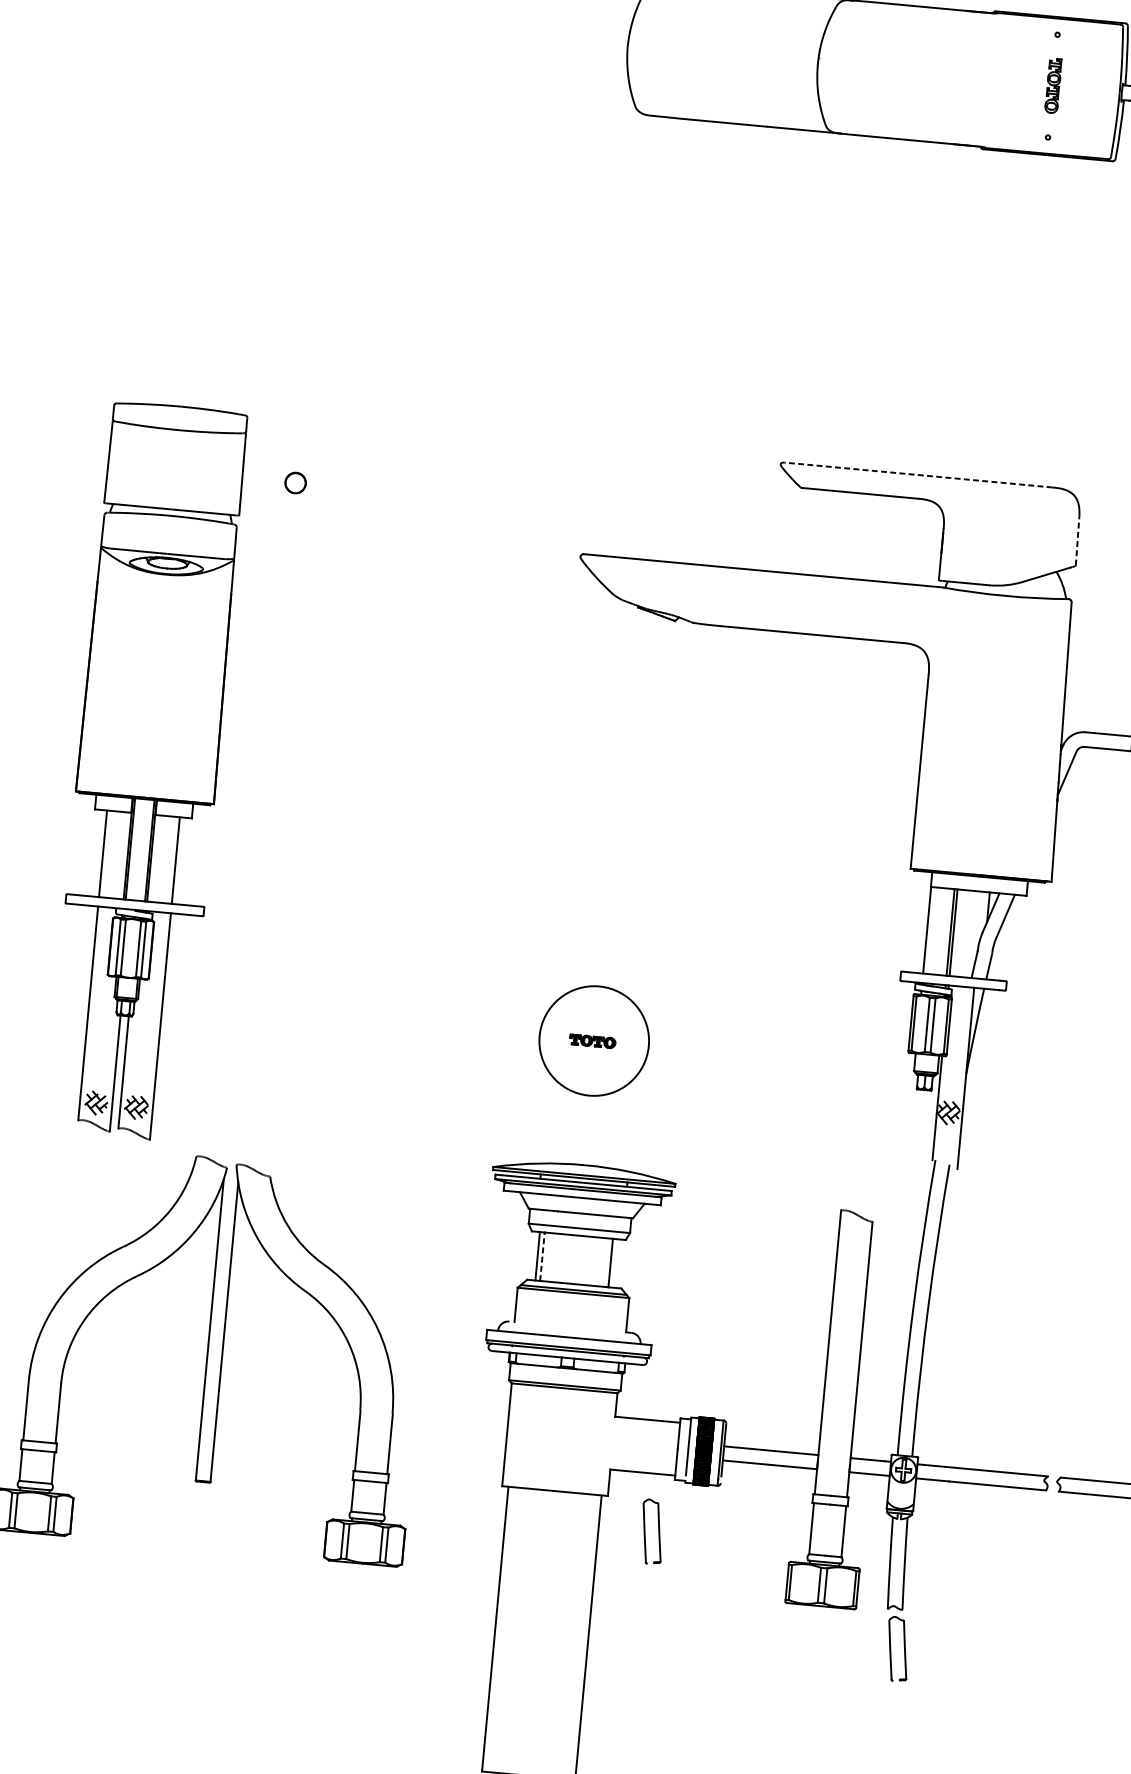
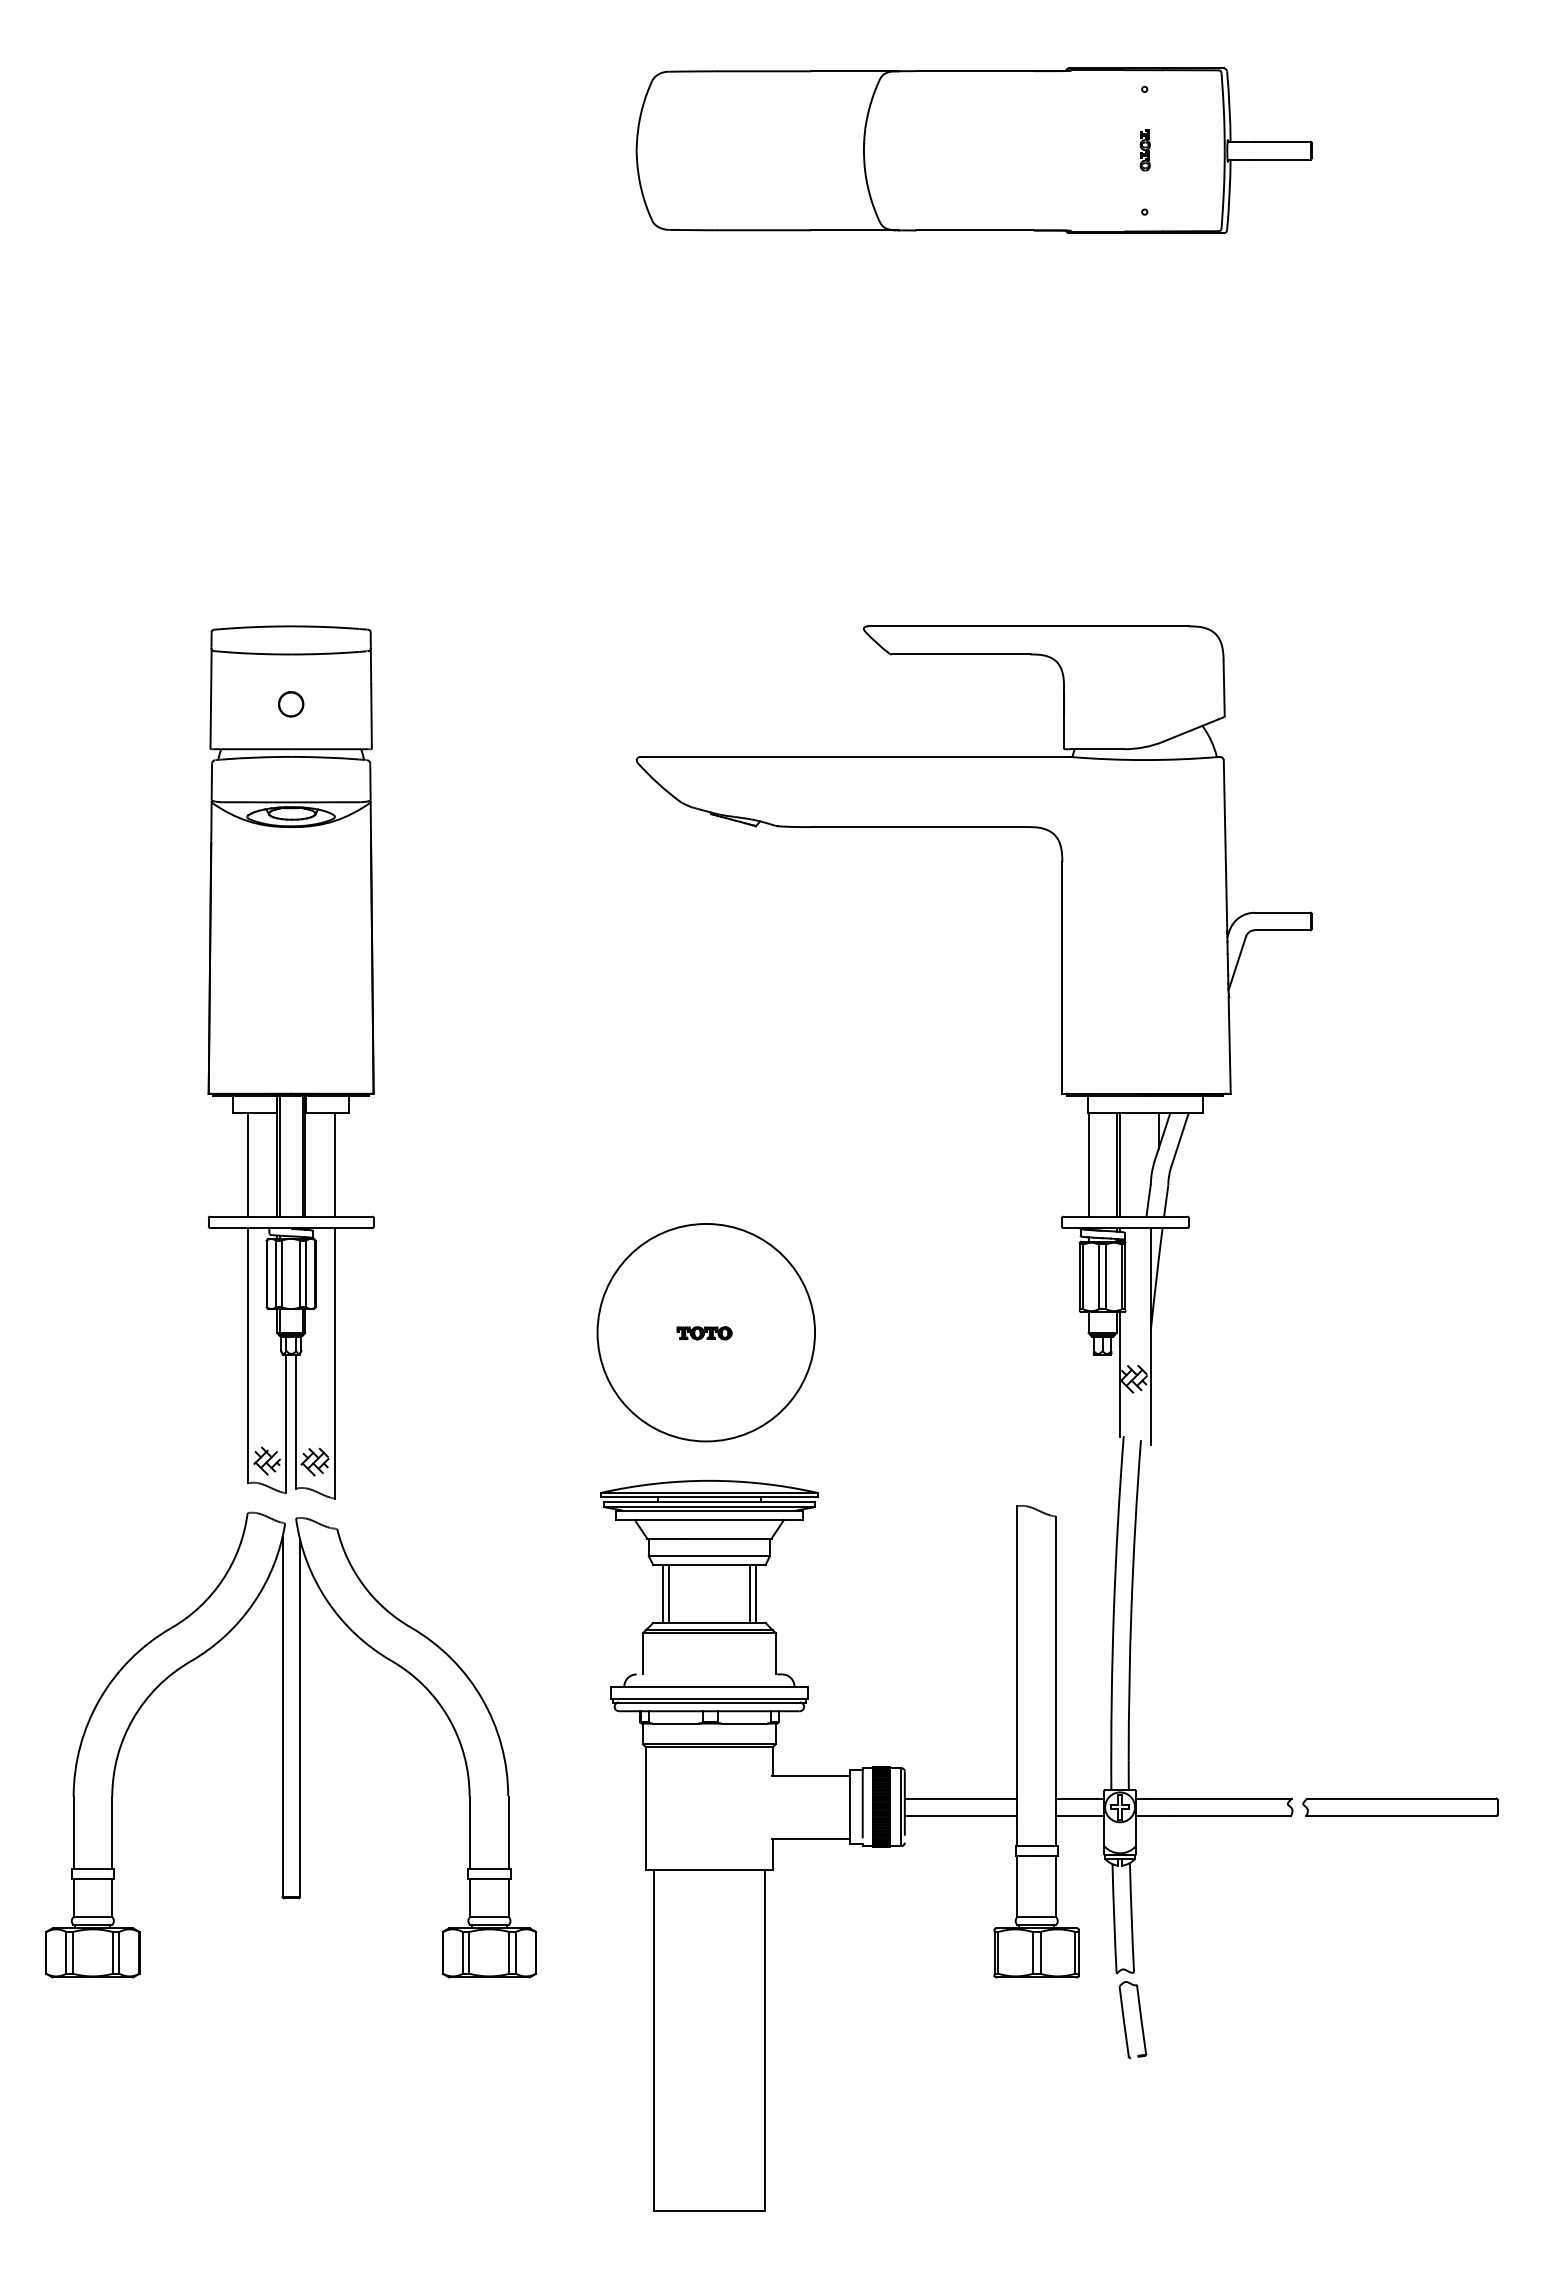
part: (1052, 85) -> (1144, 150), size x0.62
line: (917, 475) -> (1027, 626), dashed -> solid
line: (1077, 542) -> (1224, 688), dashed -> solid
part: (146, 771) -> (290, 1062), moved
circle: (594, 1040) -> (706, 1332), size x1.67
line: (542, 1256) -> (668, 1593), dashed -> solid
line: (615, 1263) -> (755, 1593), added
part: (645, 1530) -> (820, 1907), removed

